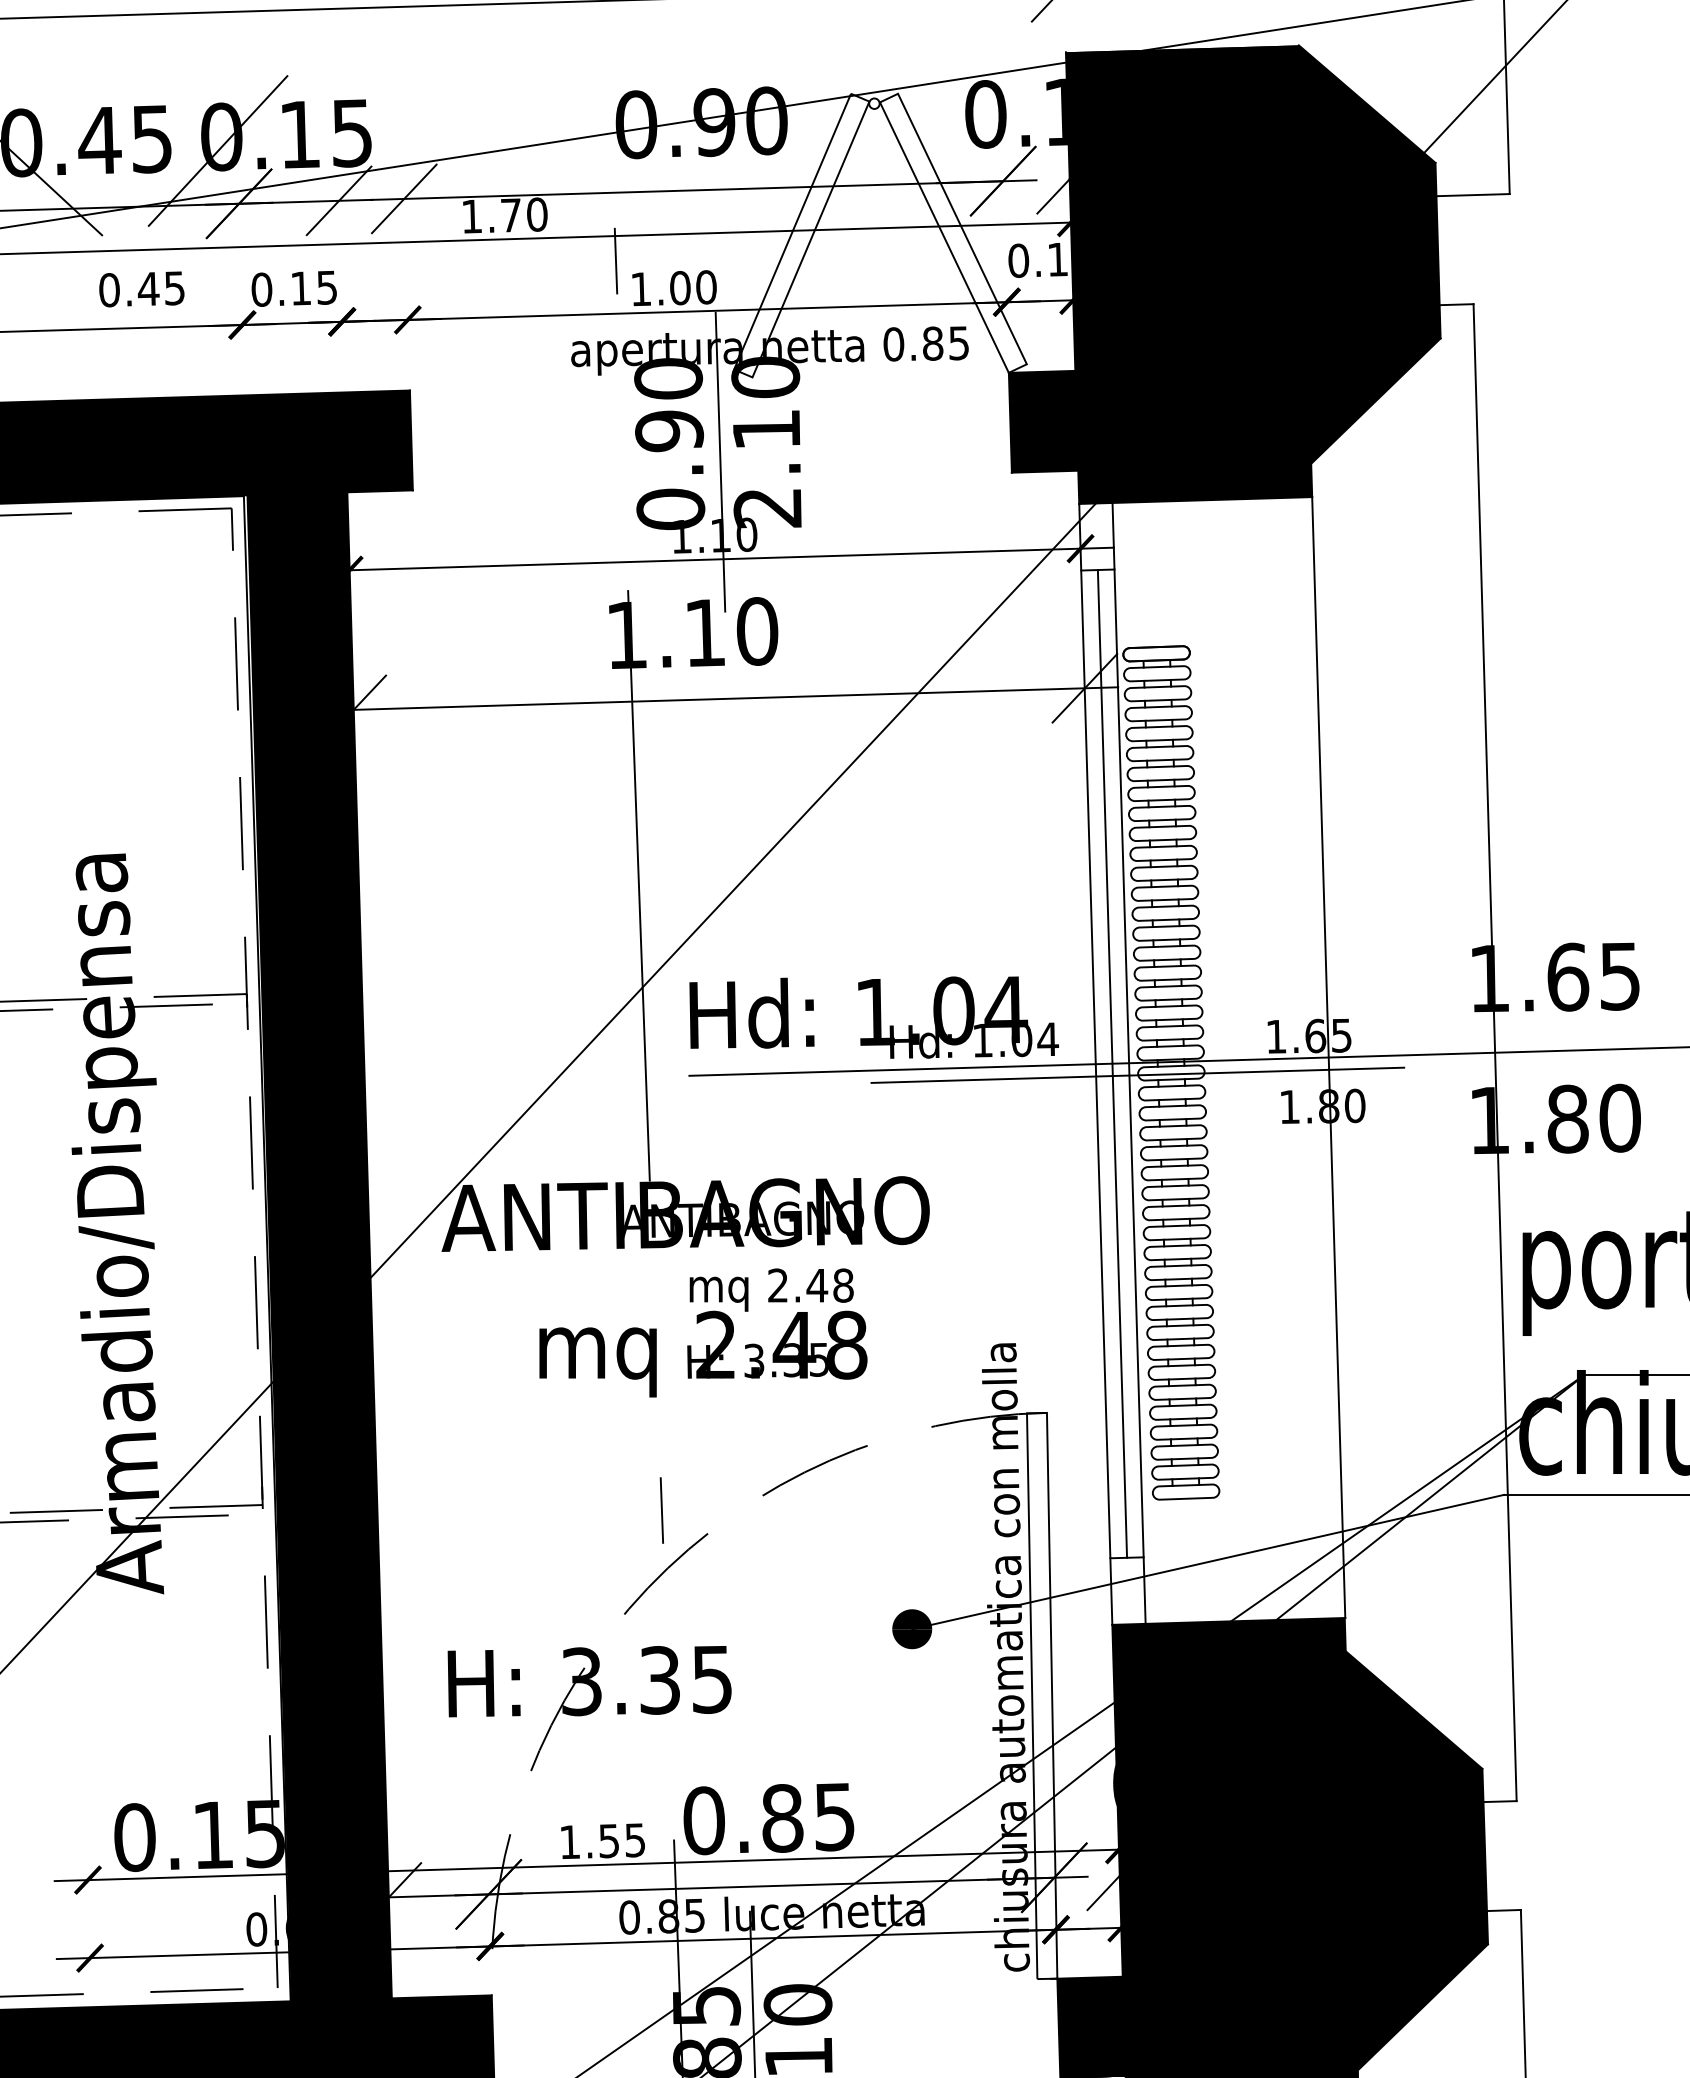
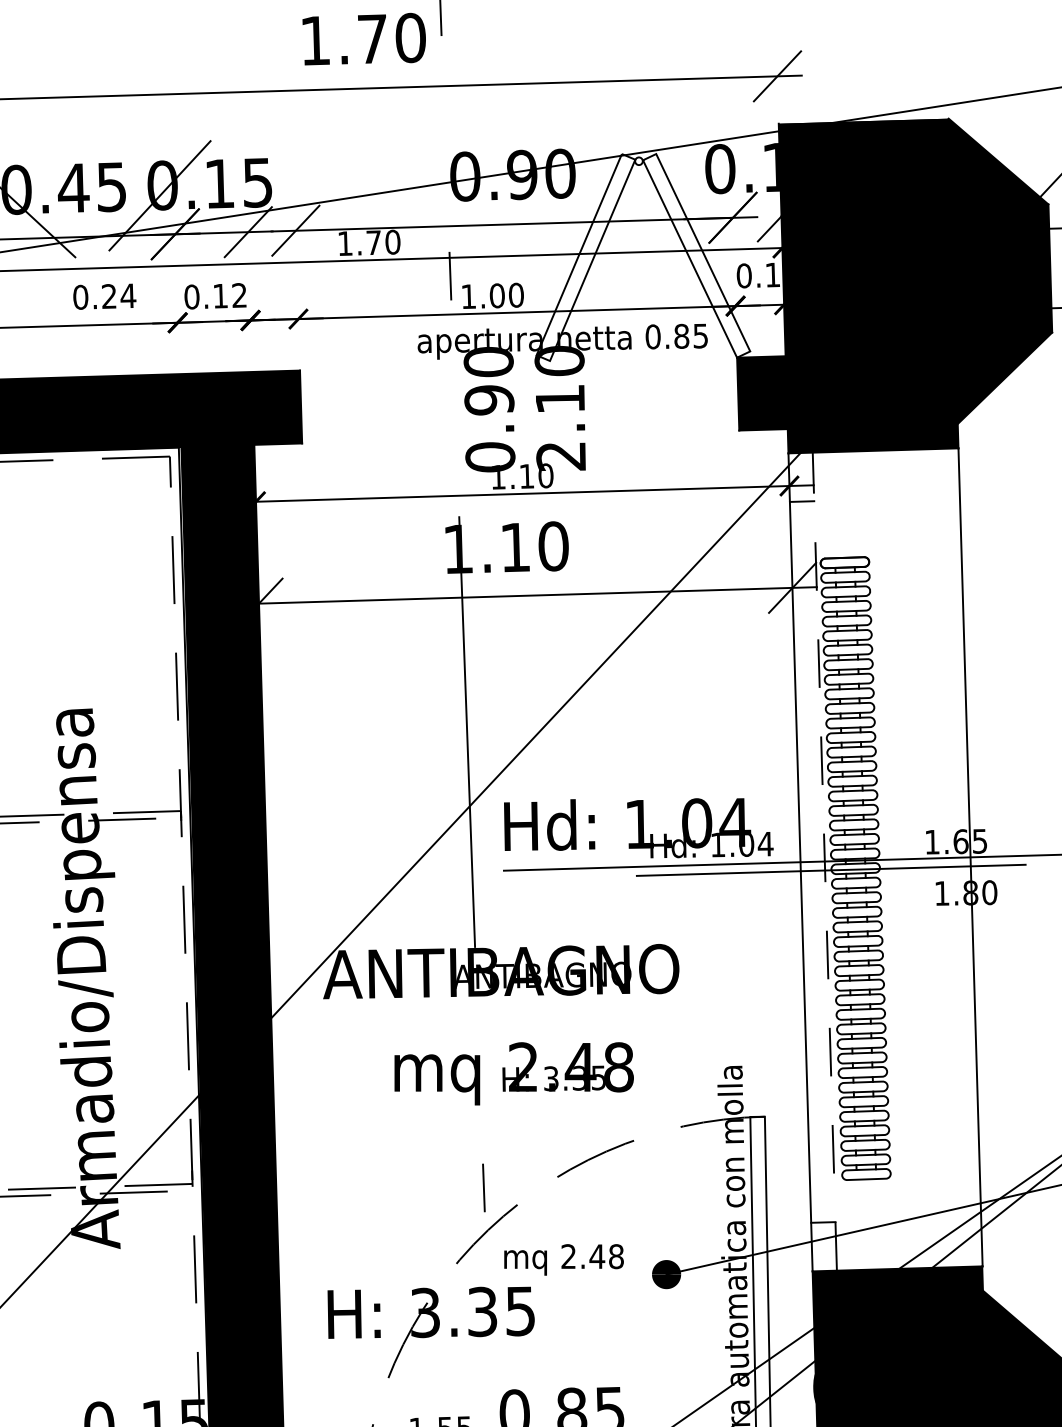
text: (326, 287) -> (239, 295), 0.15 -> 0.12
text: (161, 288) -> (118, 296), 0.45 -> 0.24
line: (720, 461) -> (526, 422), removed
line: (1112, 1063) -> (812, 861), removed
line: (1129, 1063) -> (825, 861), solid -> dashed
text: (771, 1289) -> (563, 1259), moved

